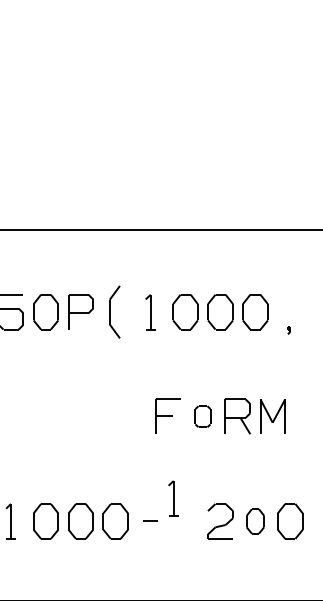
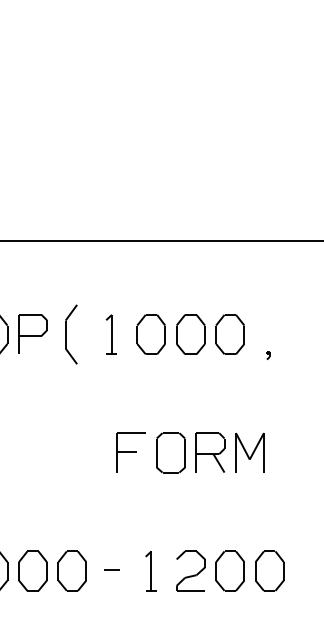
part: (202, 416) -> (170, 452), size x1.67
part: (173, 498) -> (151, 571), moved
part: (255, 521) -> (230, 571), size x1.43

